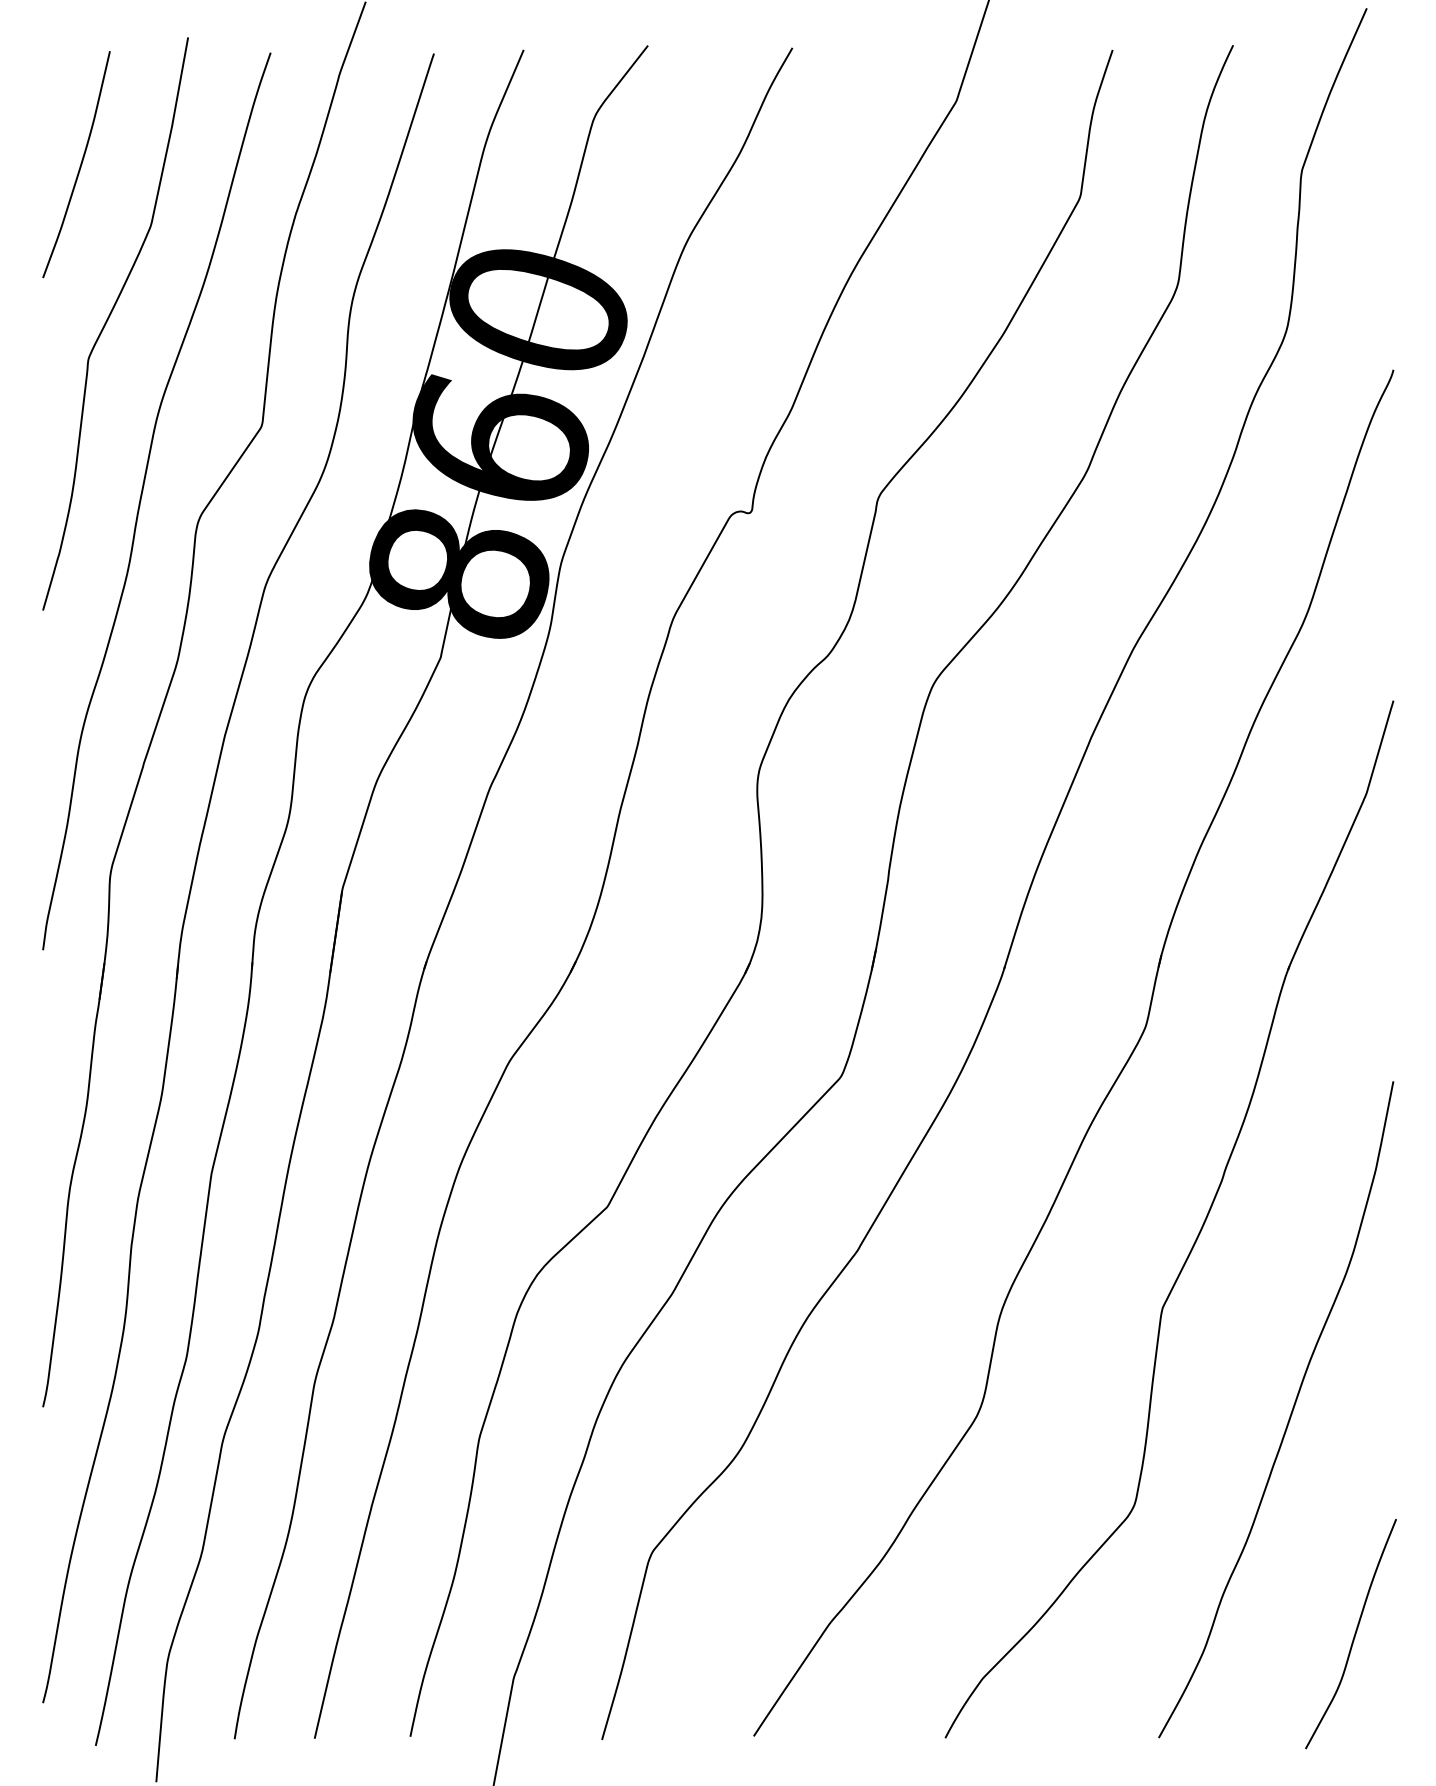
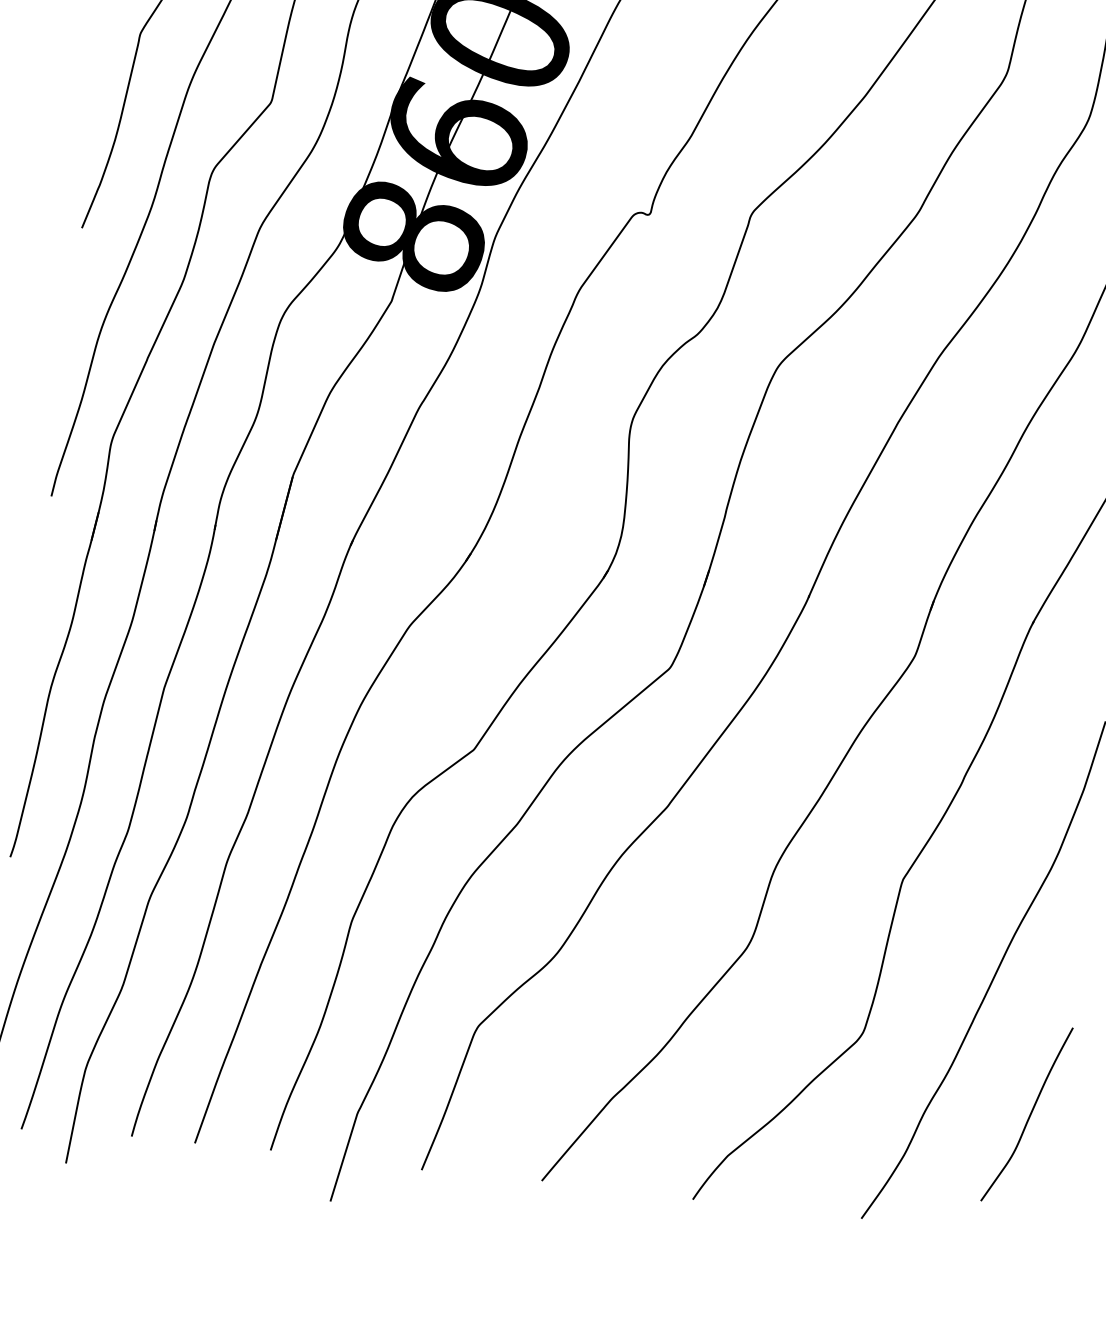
curve: (1353, 1636) -> (1028, 1116), moved

